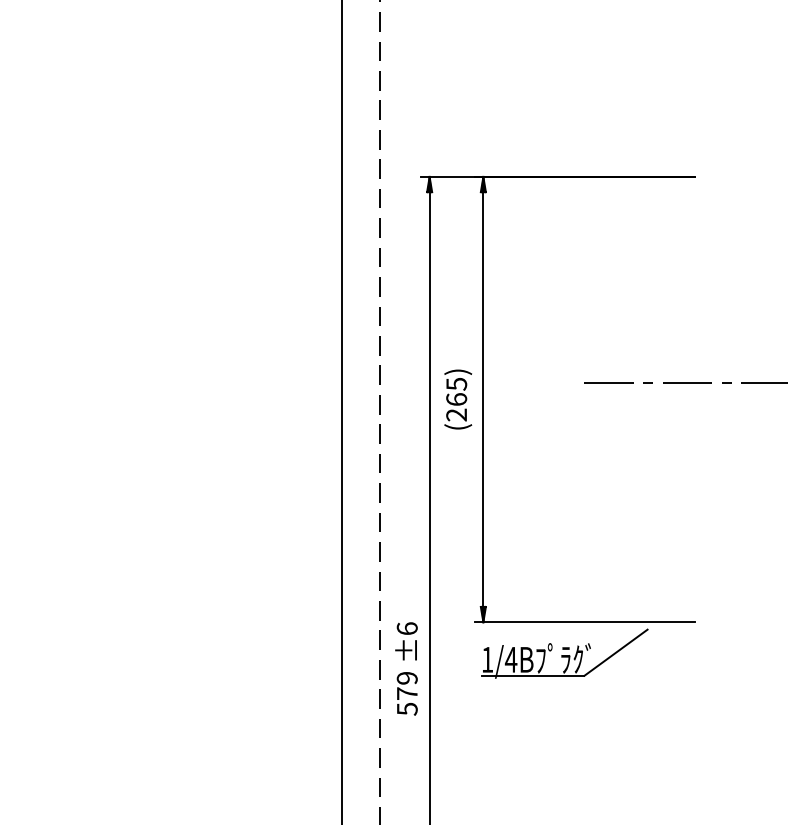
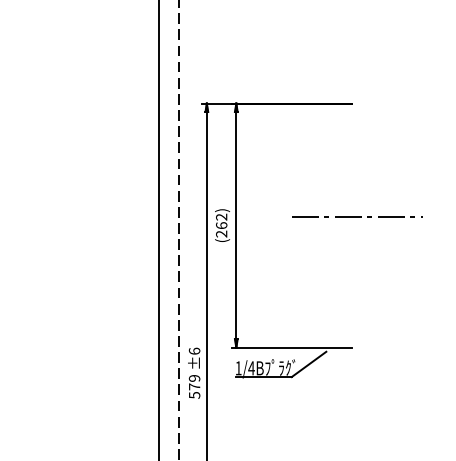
text: (456, 382) -> (221, 216), (265) -> (262)

